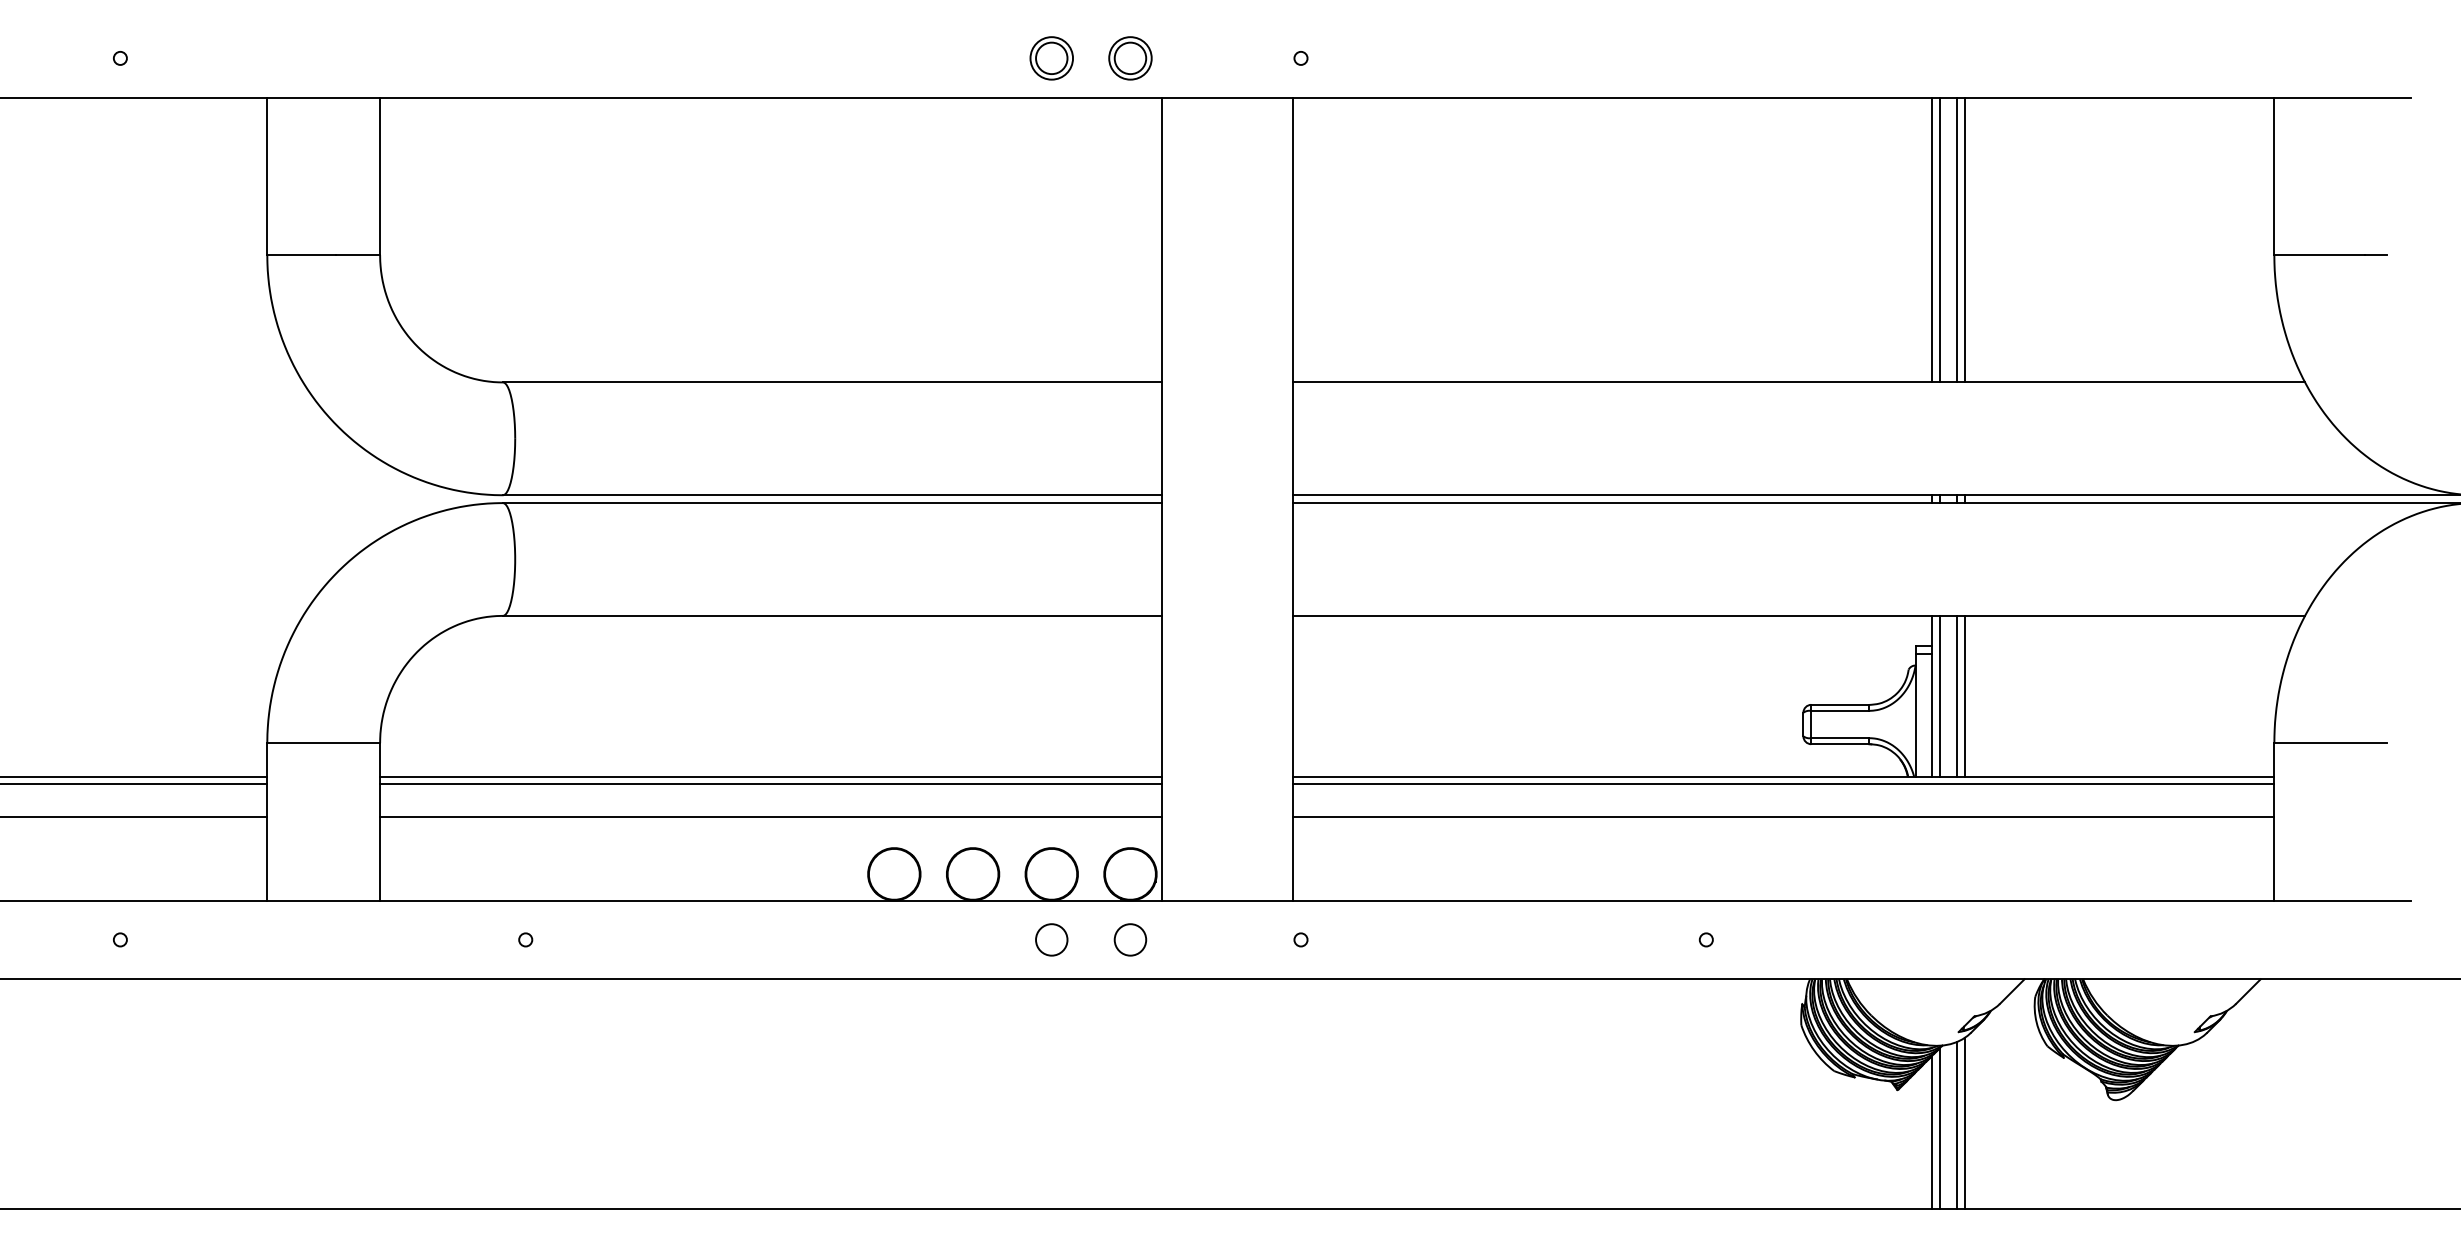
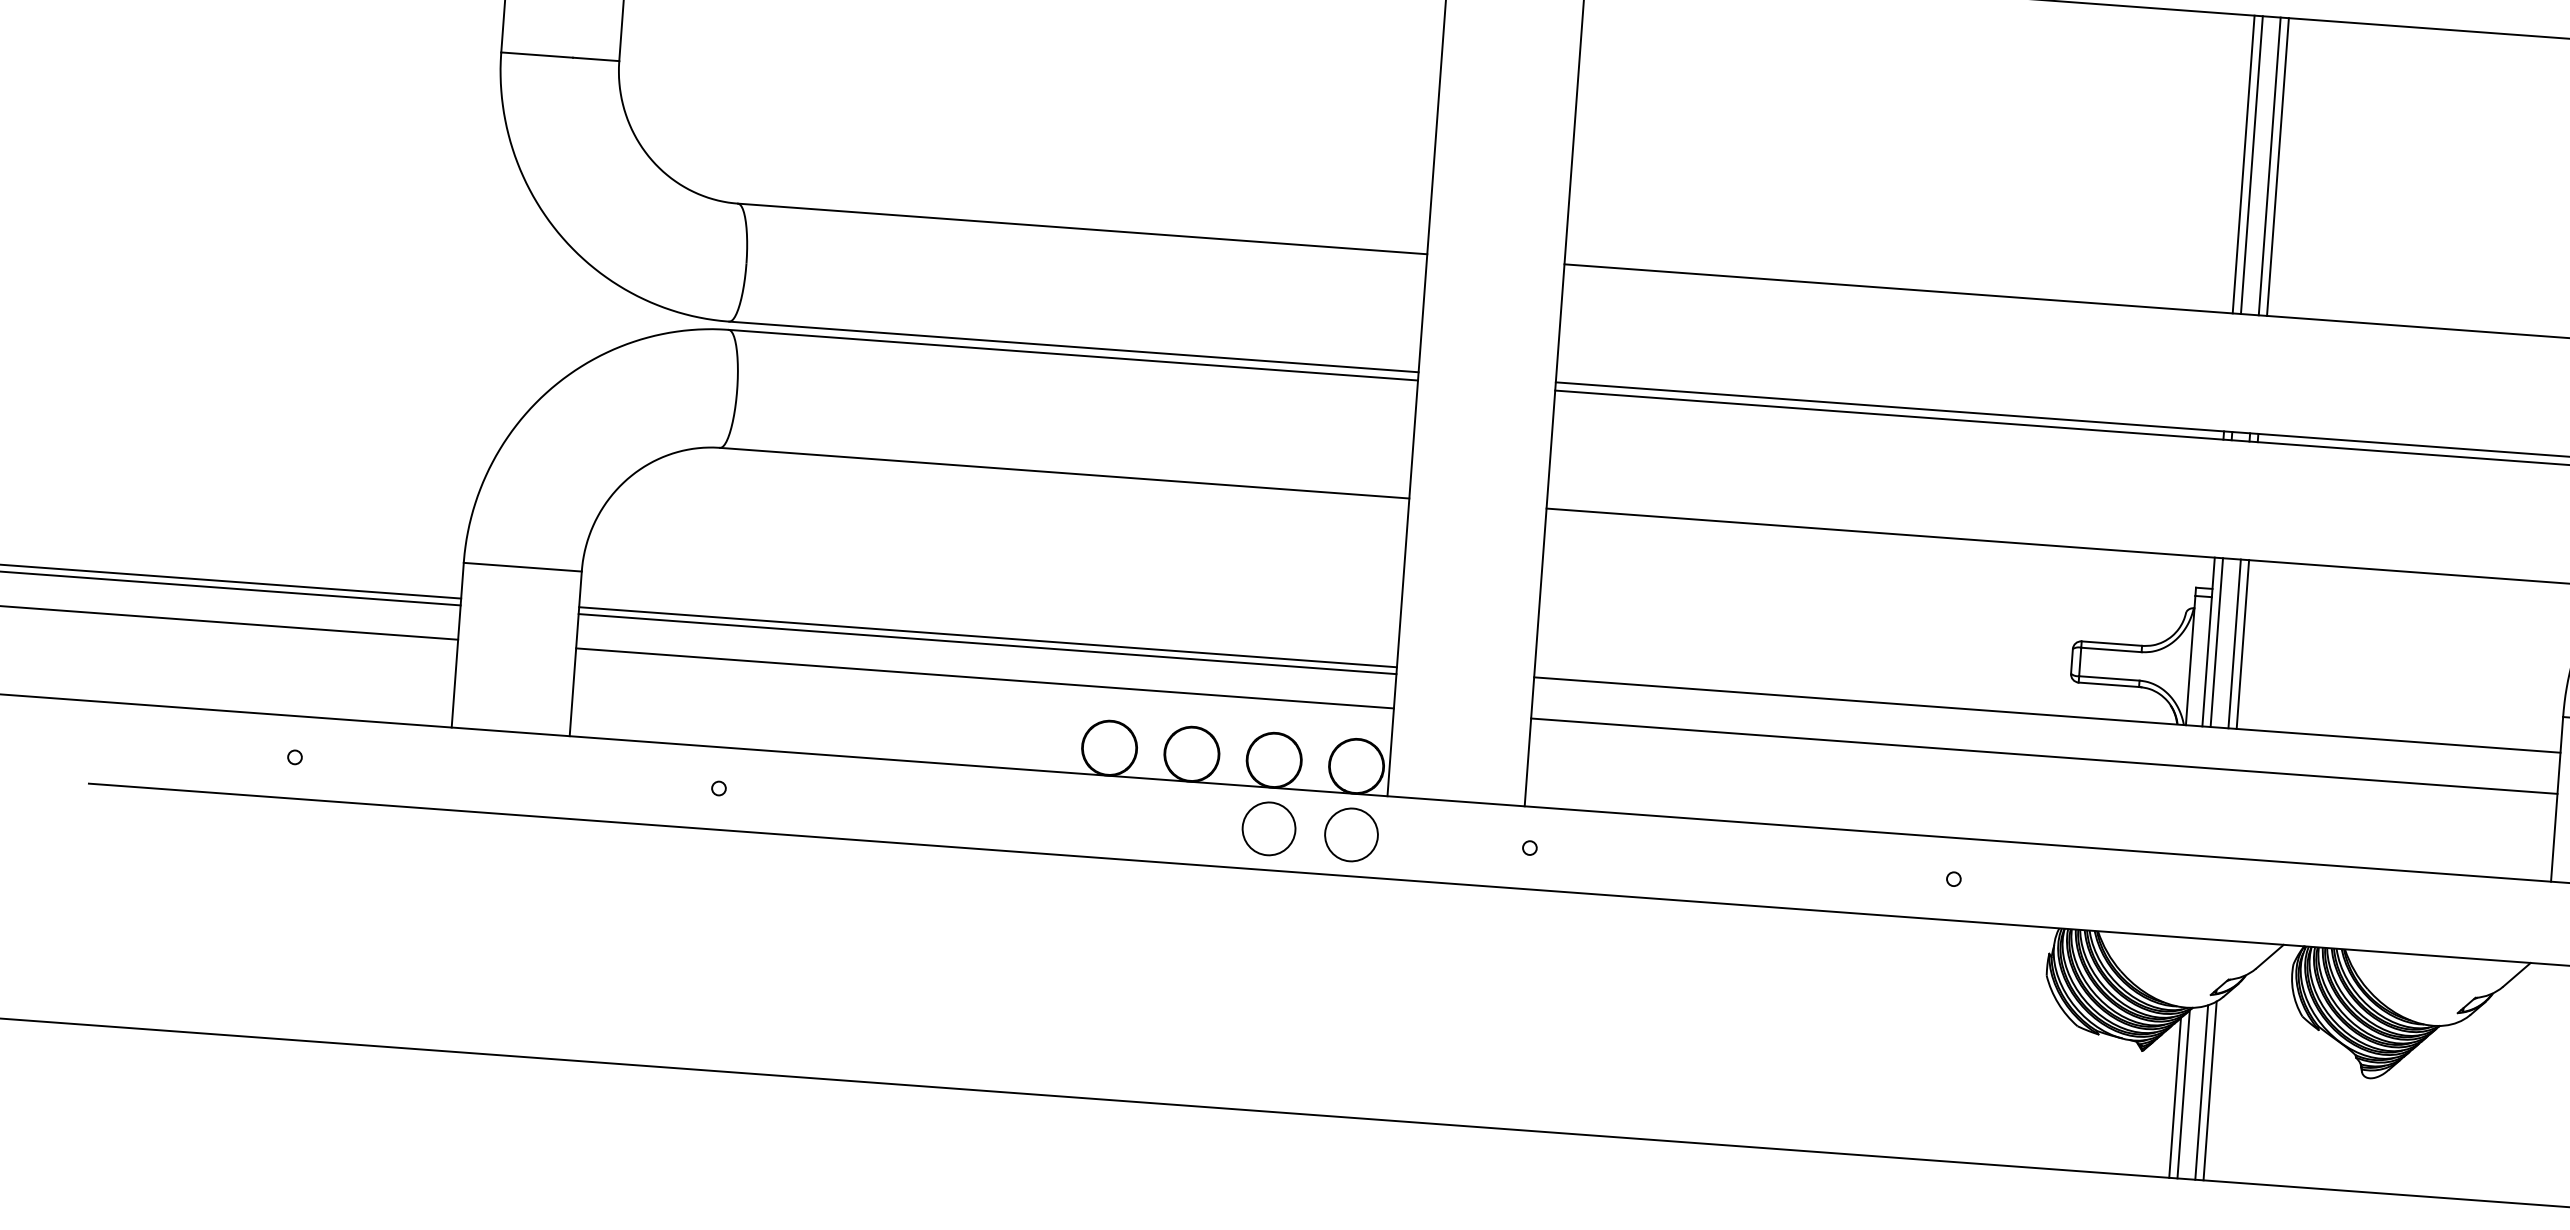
line: (1783, 783) -> (2046, 721), removed
circle: (1051, 939) -> (1268, 828), size x1.6
circle: (1130, 939) -> (1351, 834), size x1.6

